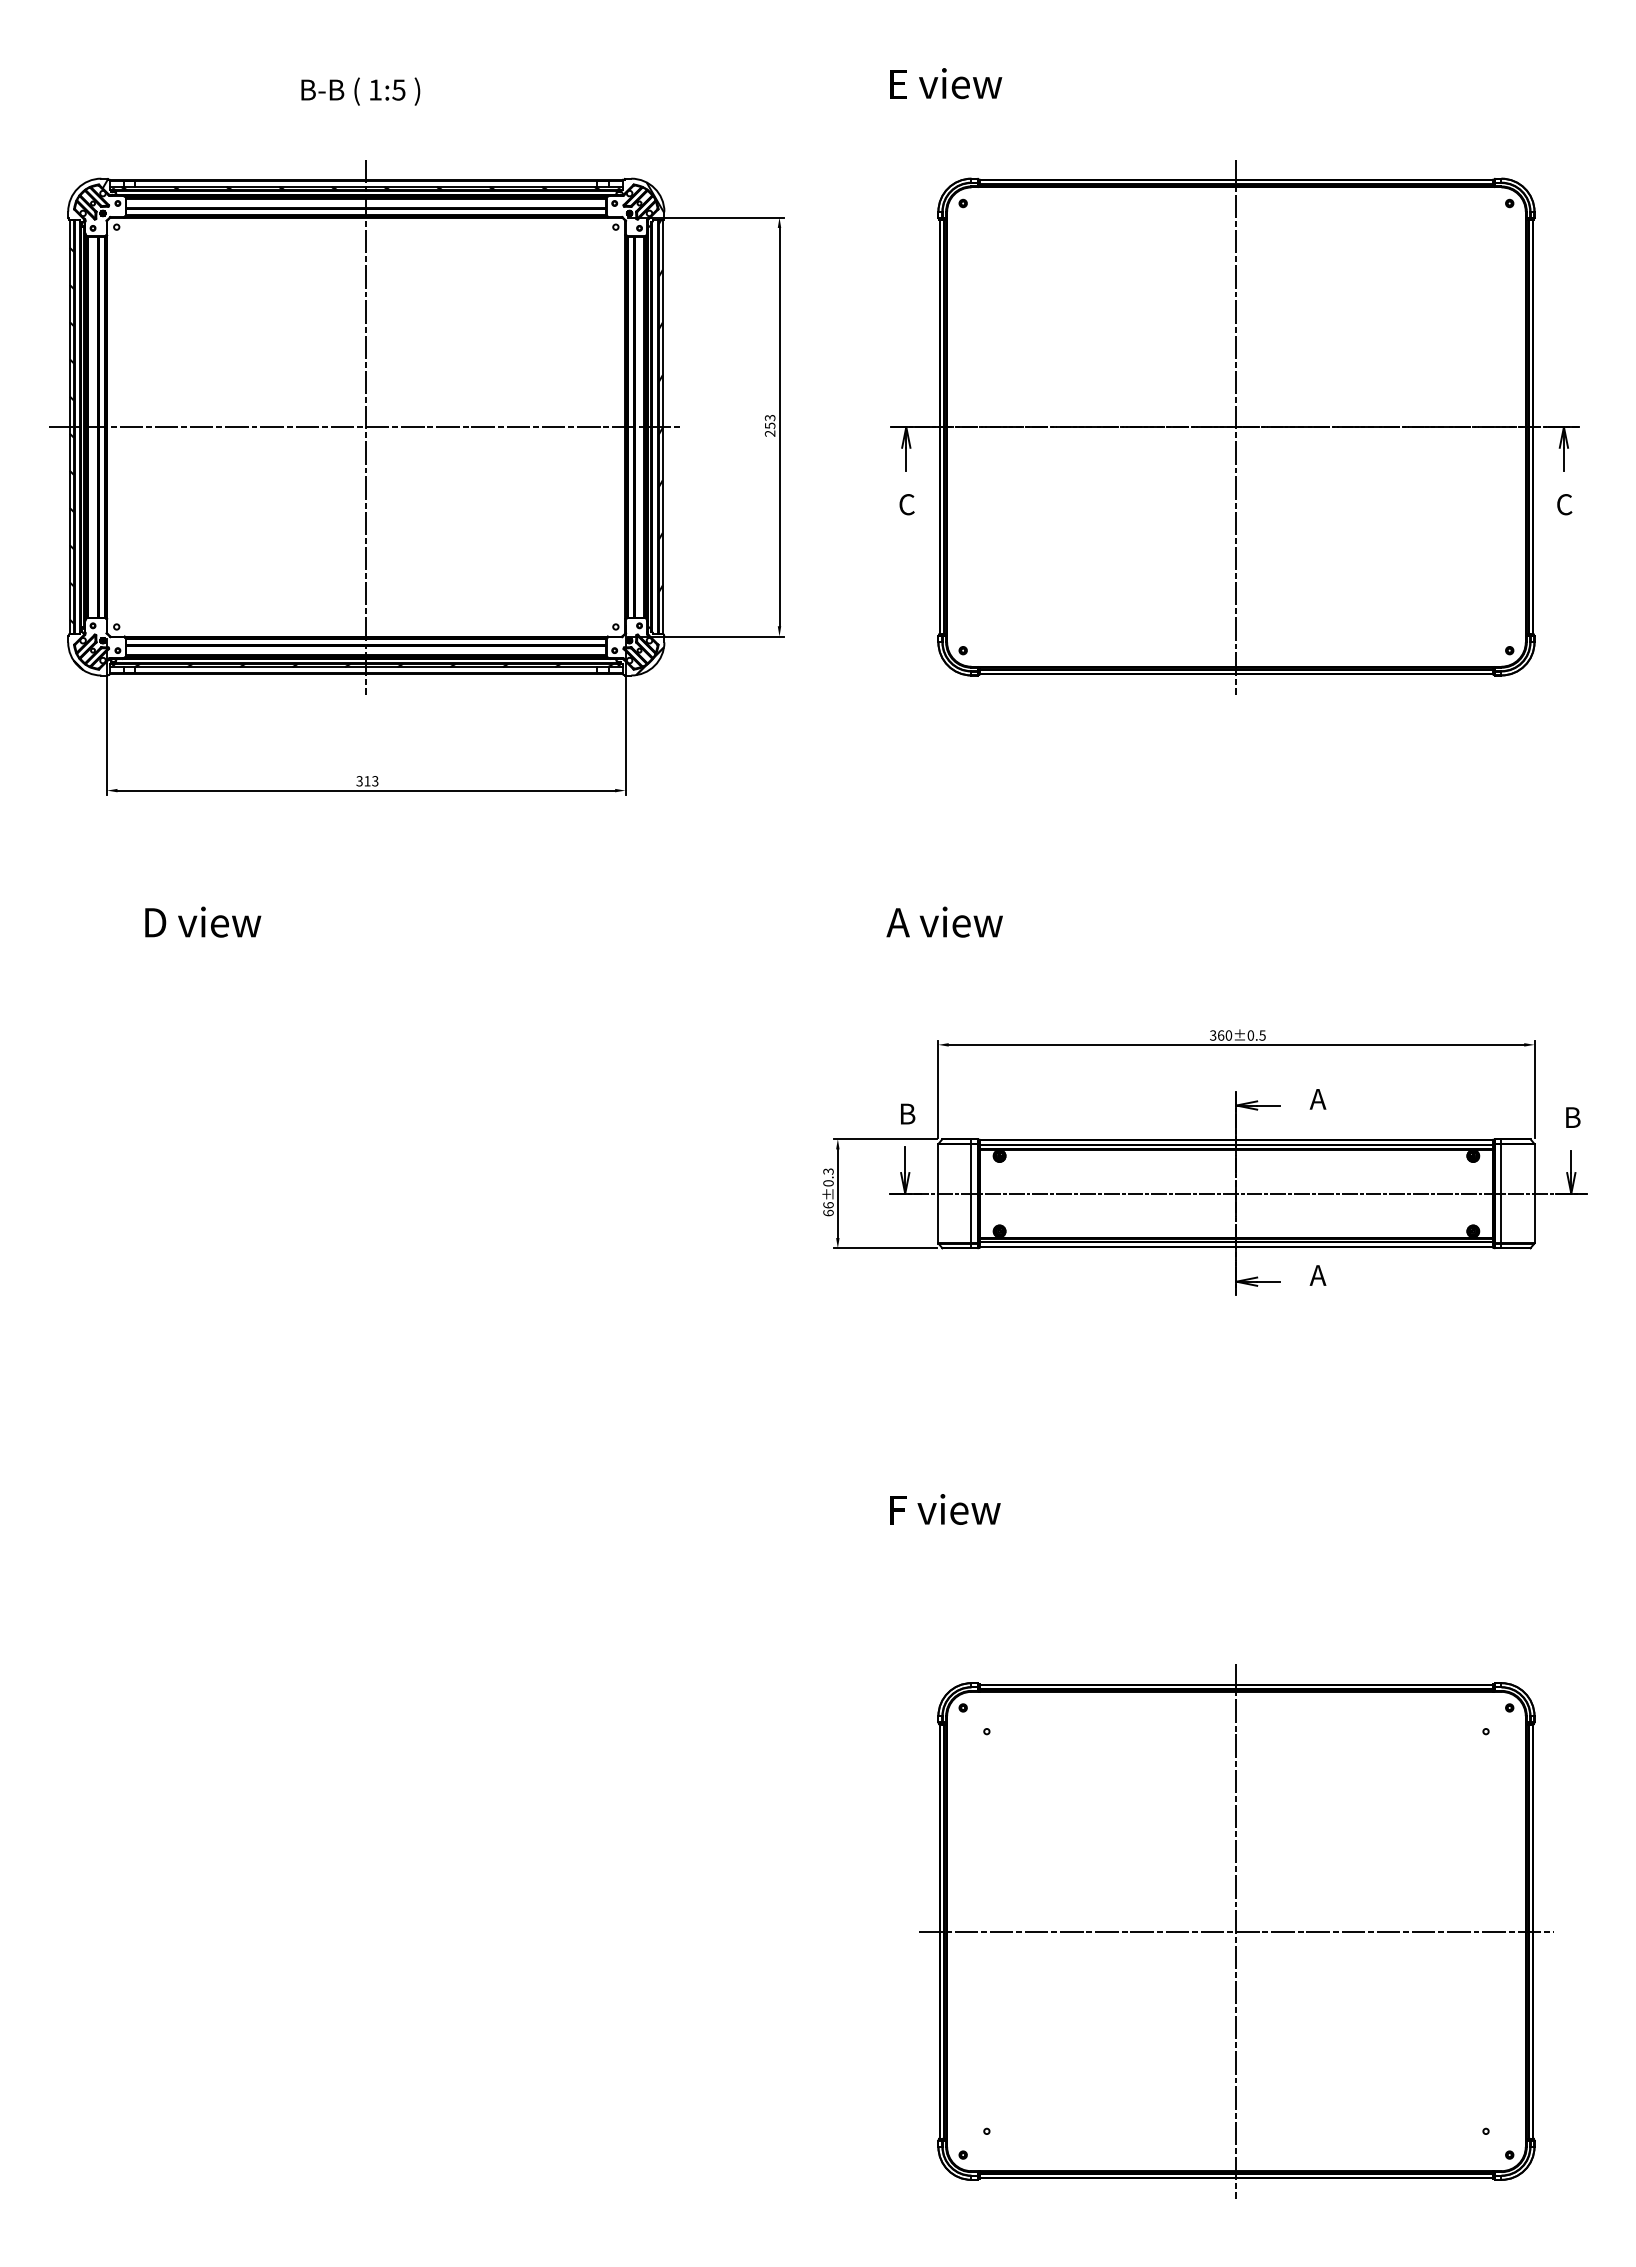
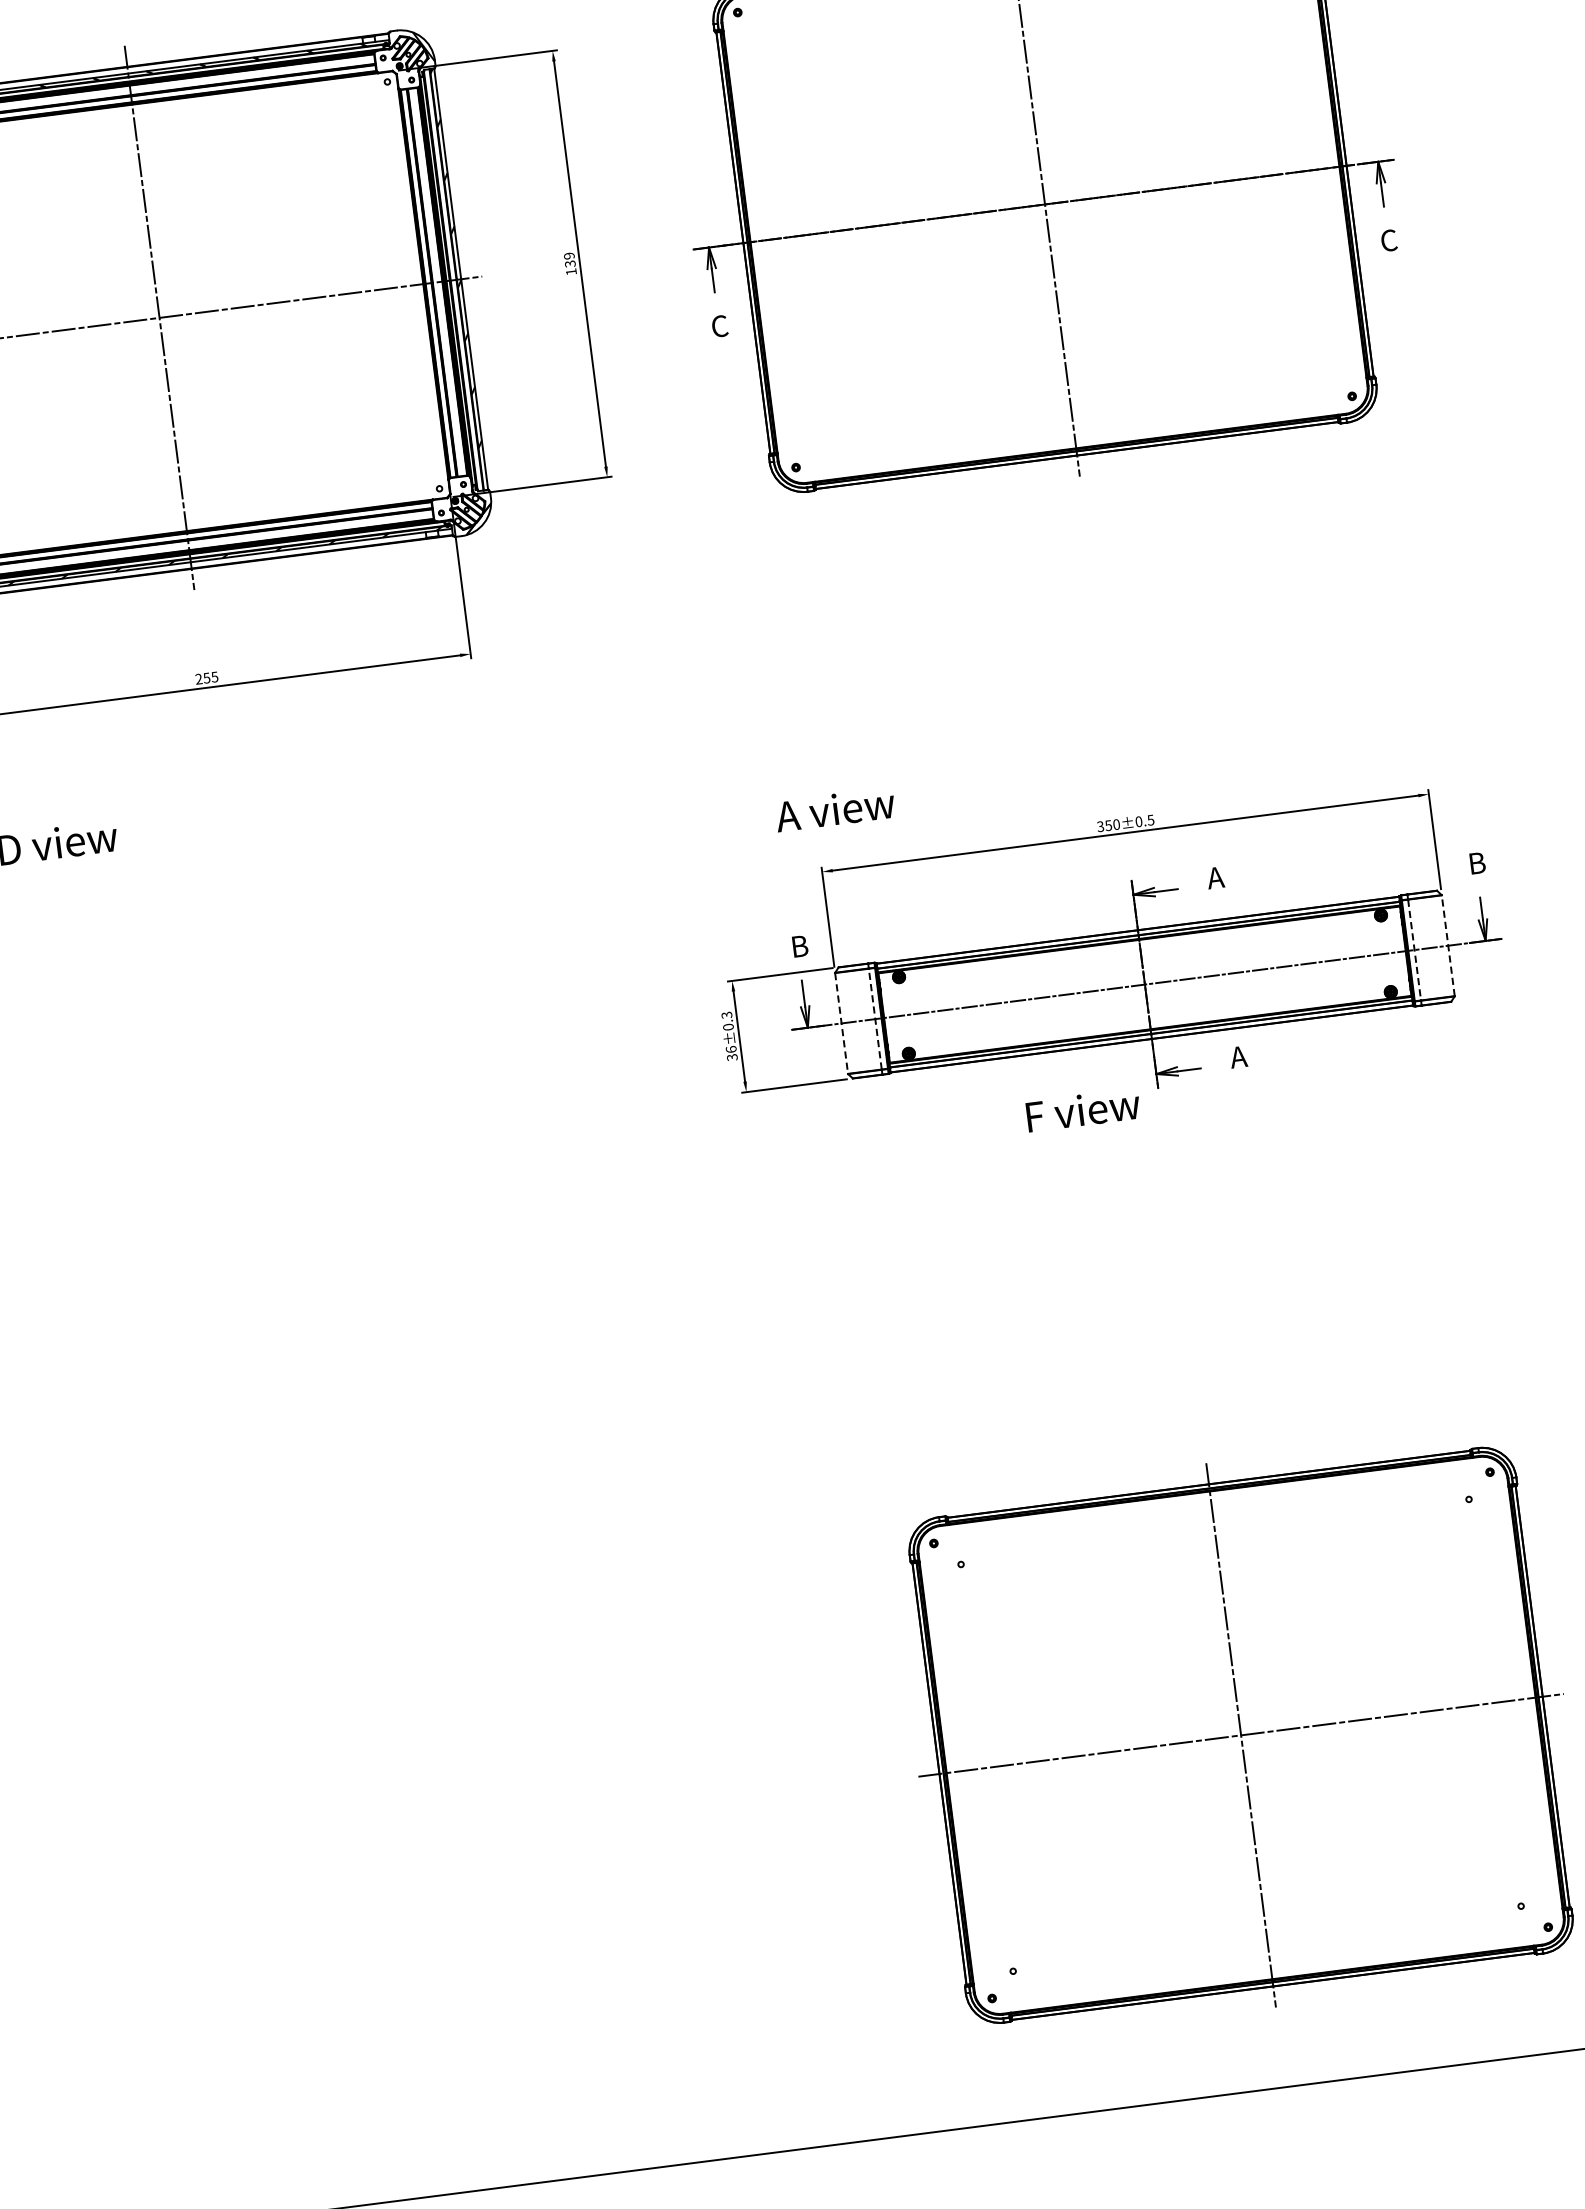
text: (769, 425) -> (569, 263), 253 -> 139
text: (367, 781) -> (206, 678), 313 -> 255
text: (944, 921) -> (834, 808), moved
text: (1220, 1035) -> (1108, 825), 360±0.5 -> 350±0.5
line: (938, 1193) -> (841, 1023), solid -> dashed
line: (971, 1193) -> (875, 1018), solid -> dashed
line: (1501, 1193) -> (1414, 949), solid -> dashed
line: (1534, 1193) -> (1448, 945), solid -> dashed
text: (828, 1212) -> (732, 1056), 66±0.3 -> 36±0.3
text: (945, 1509) -> (1083, 1110), moved

